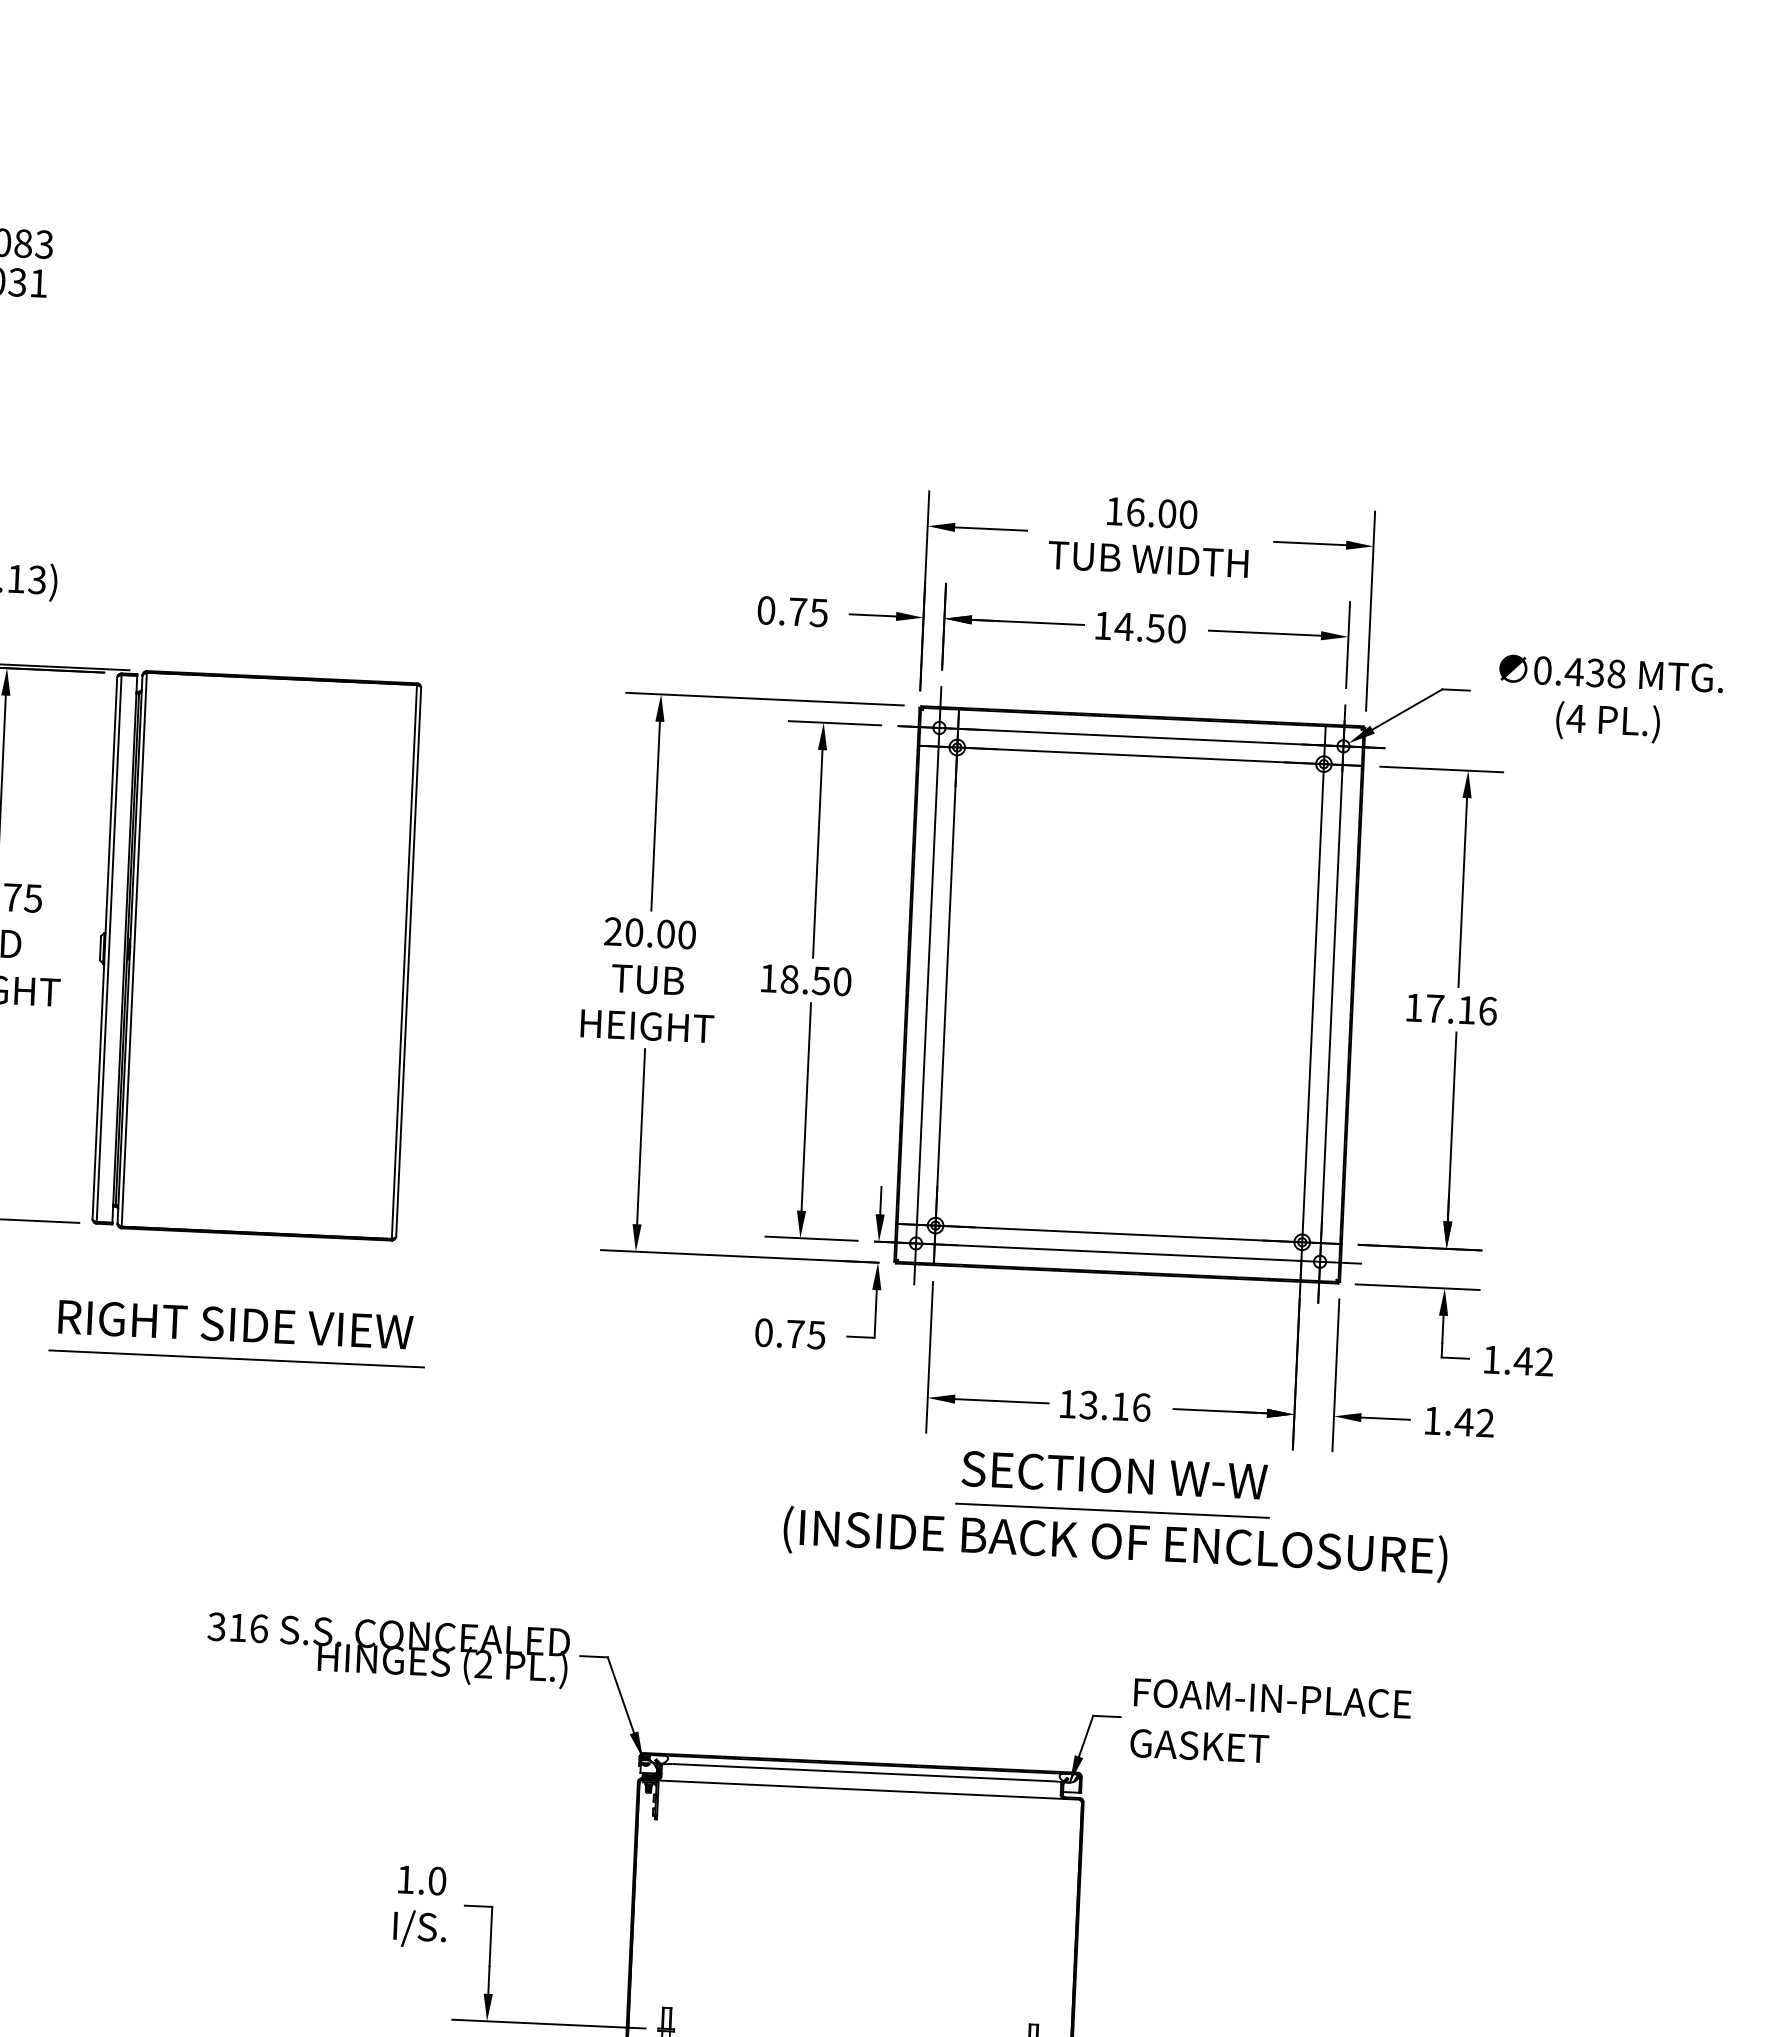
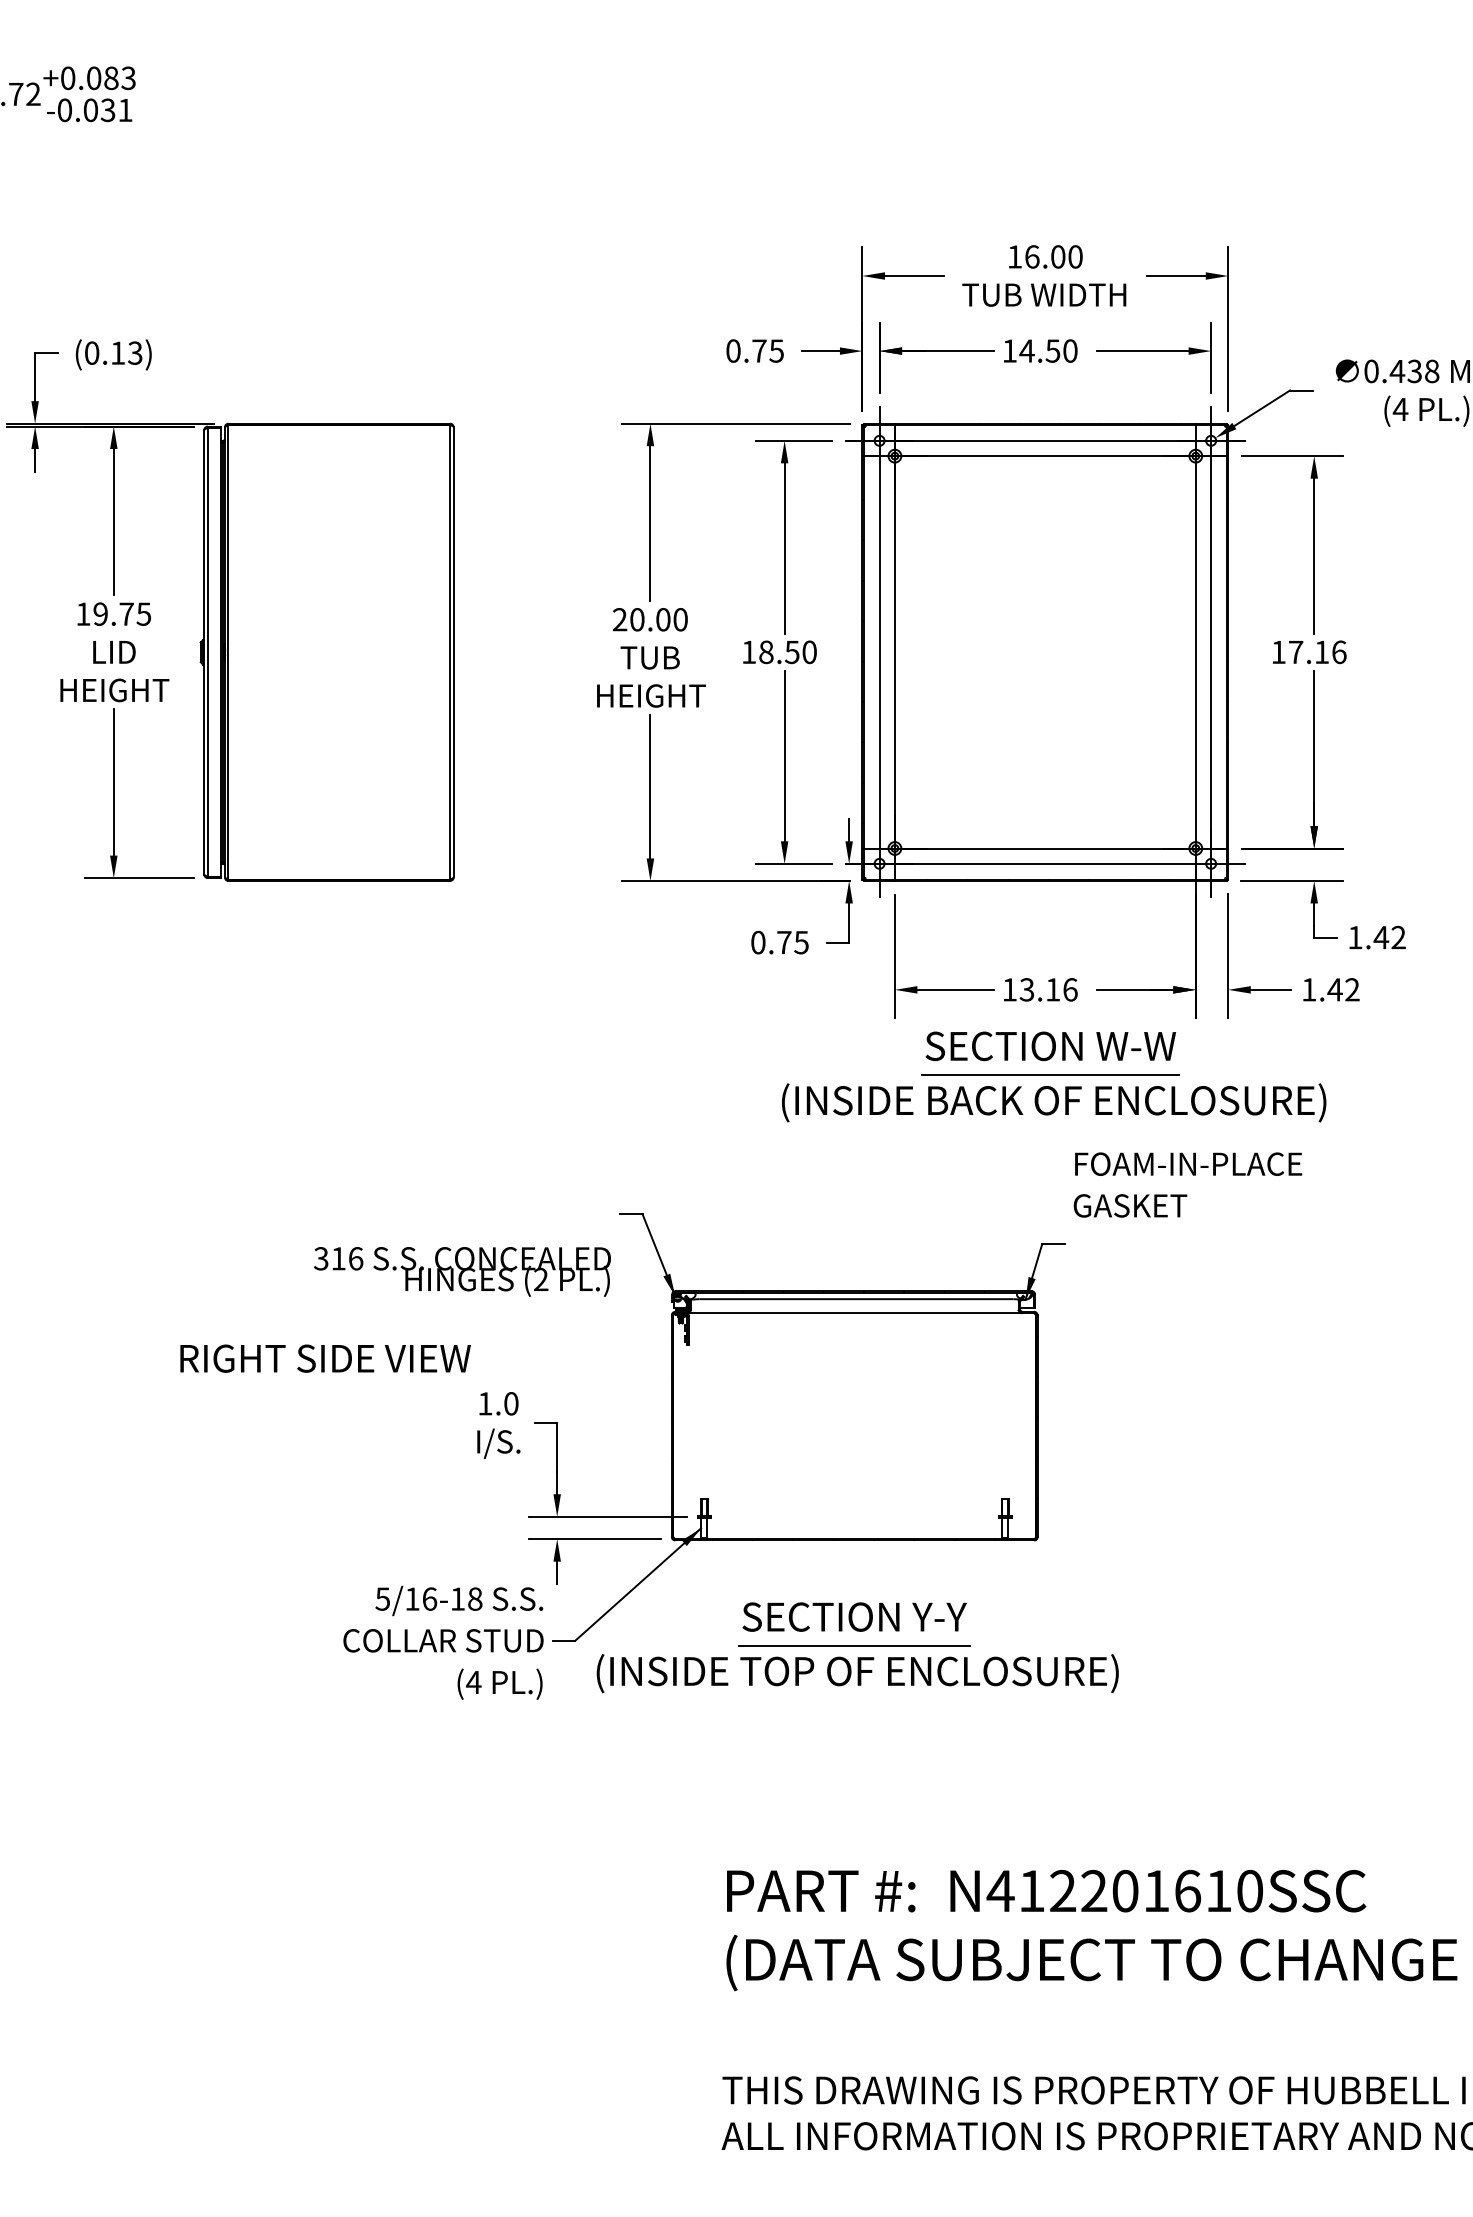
text: (235, 1324) -> (325, 1358), moved
line: (236, 1358) -> (327, 983), removed
text: (388, 1650) -> (462, 1271), moved
text: (1270, 1723) -> (1187, 1184), moved

